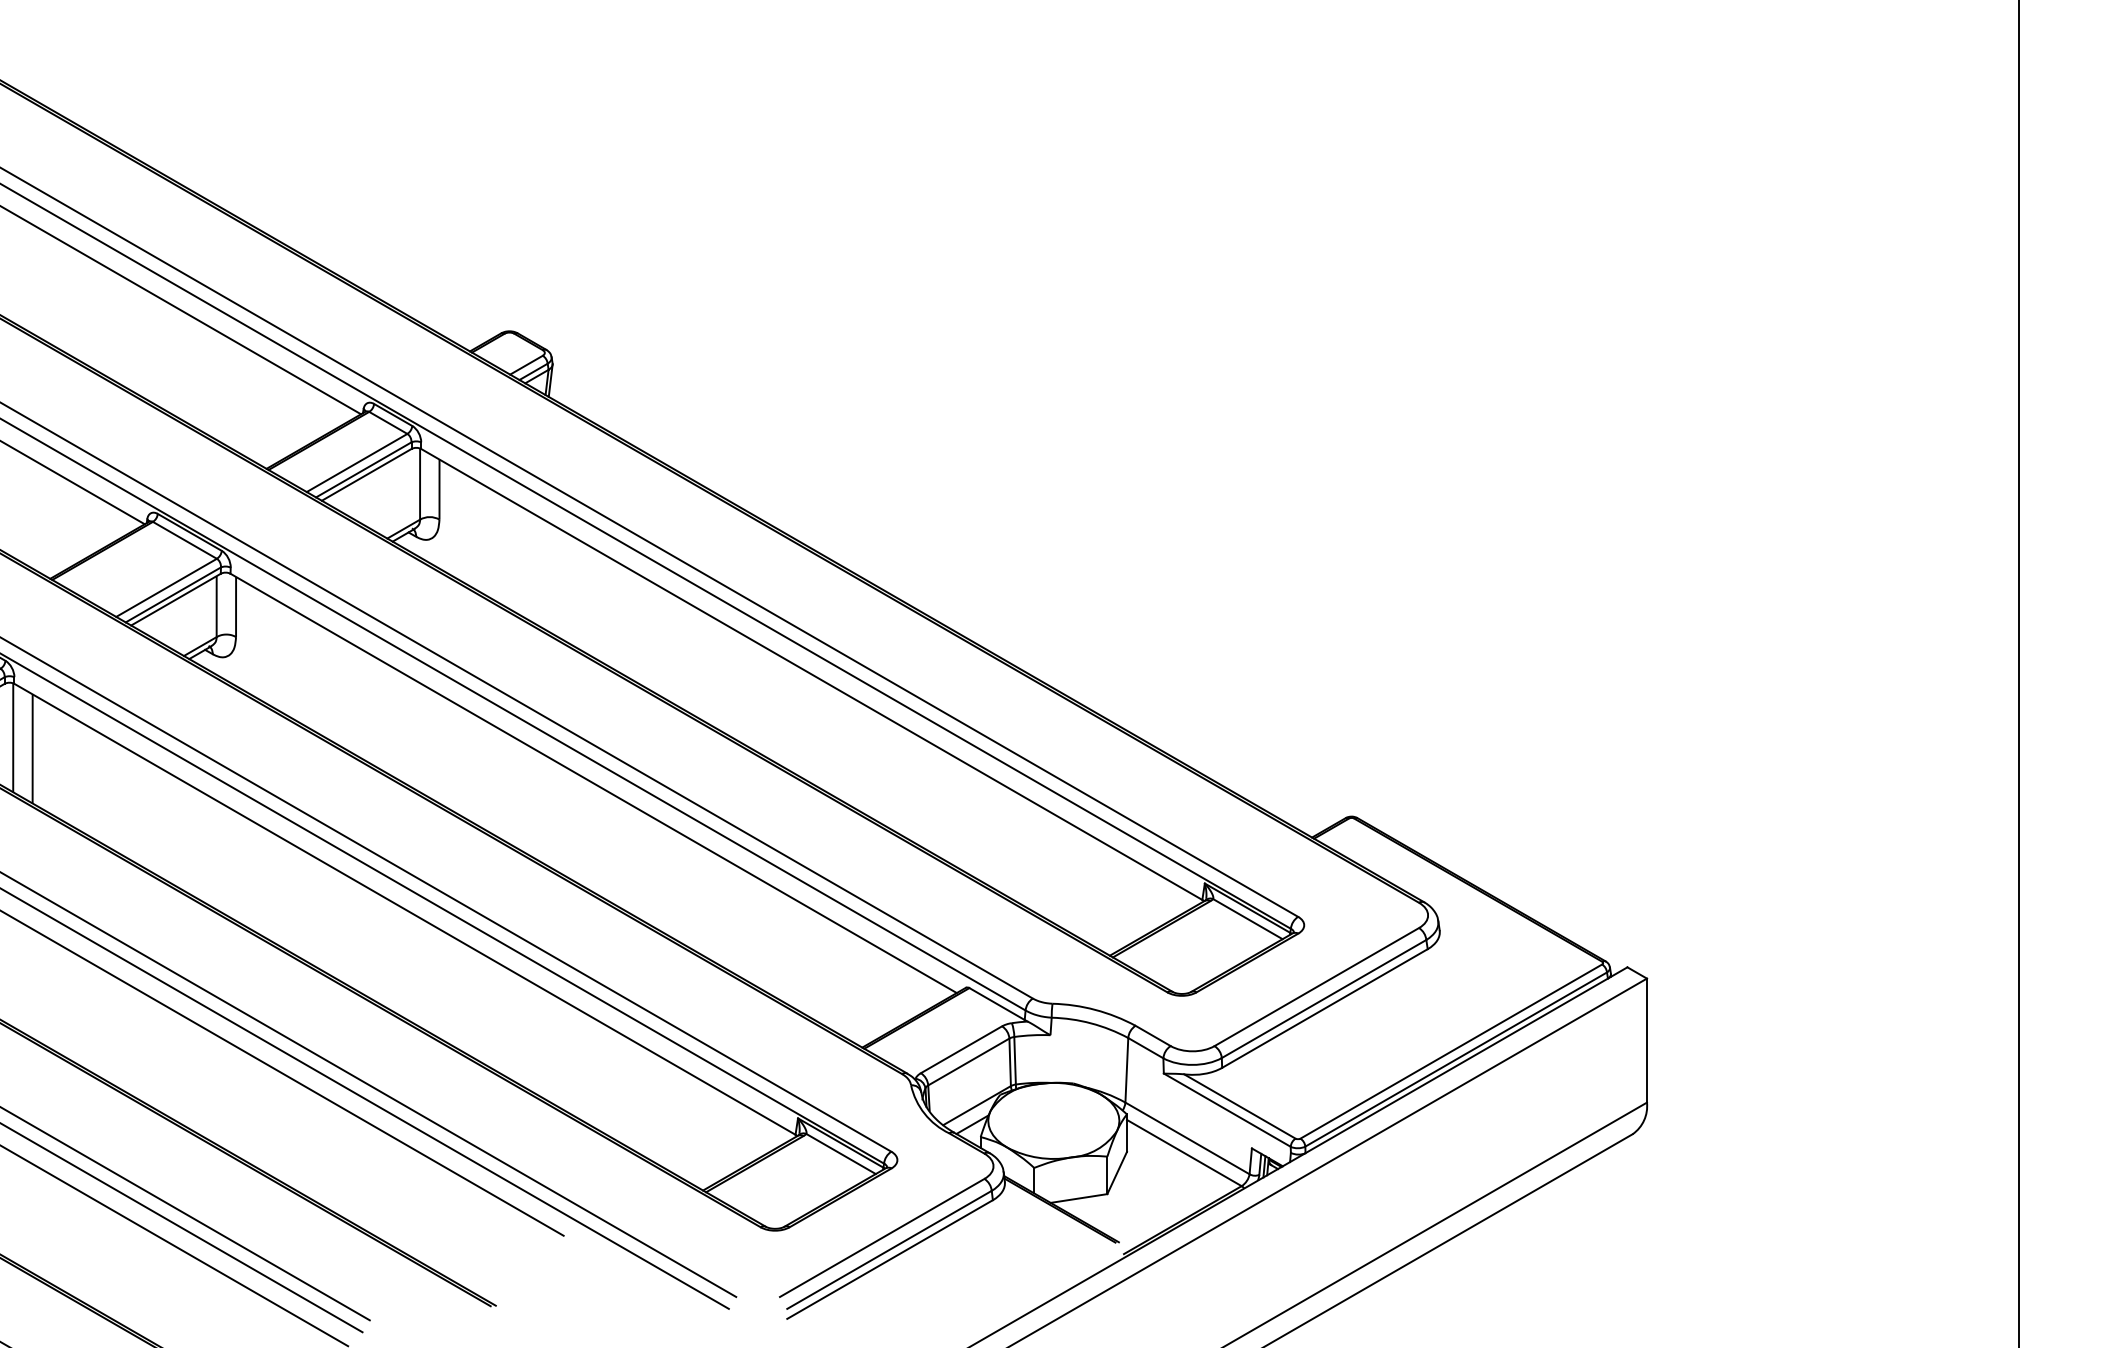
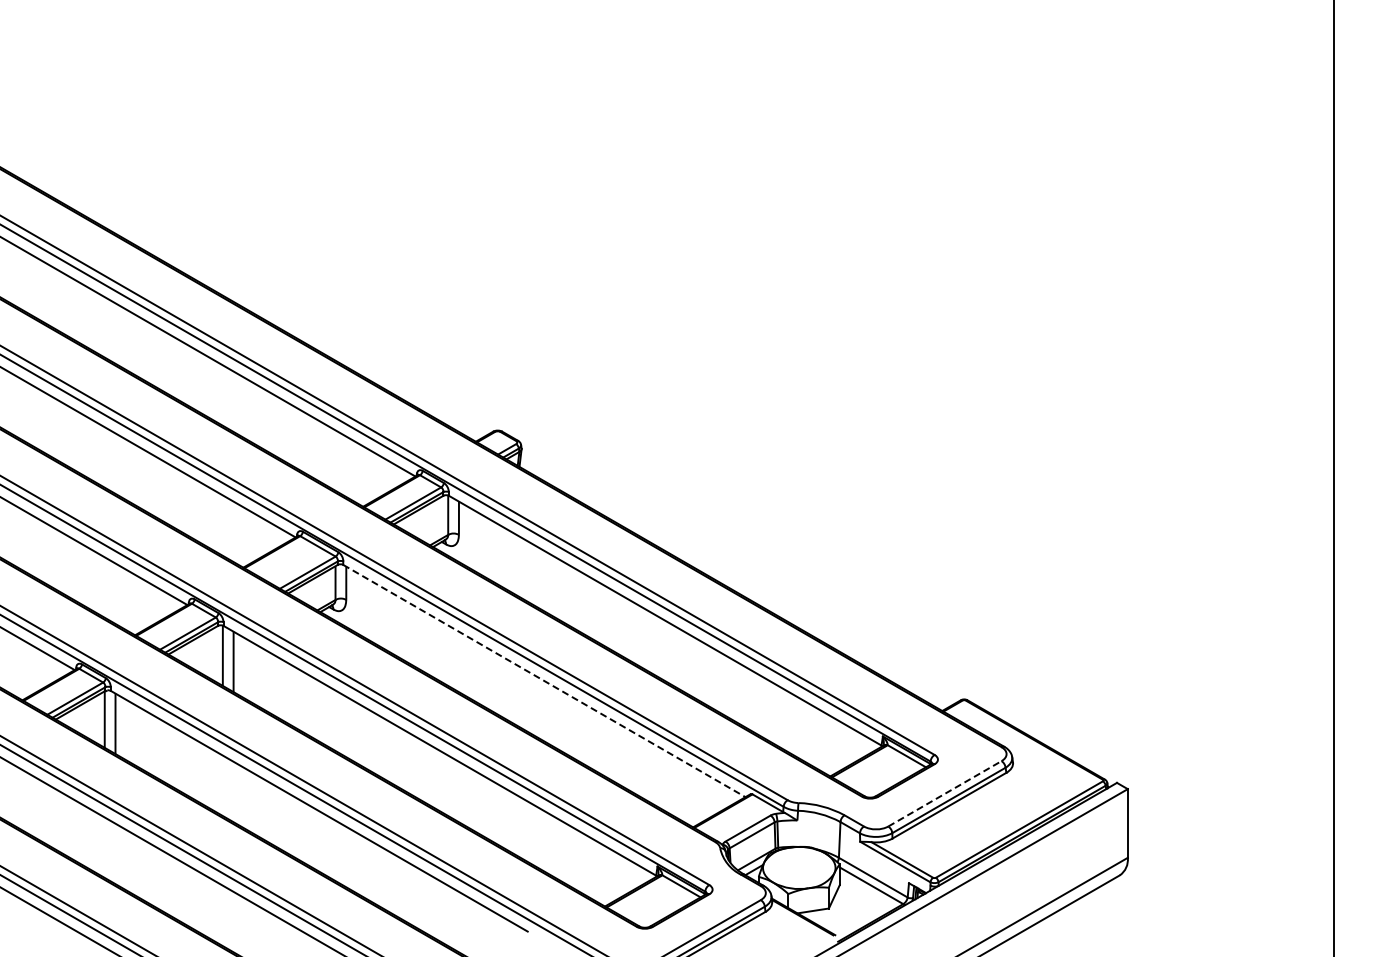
line: (593, 784) -> (544, 681), solid -> dashed
line: (1317, 986) -> (945, 793), solid -> dashed

